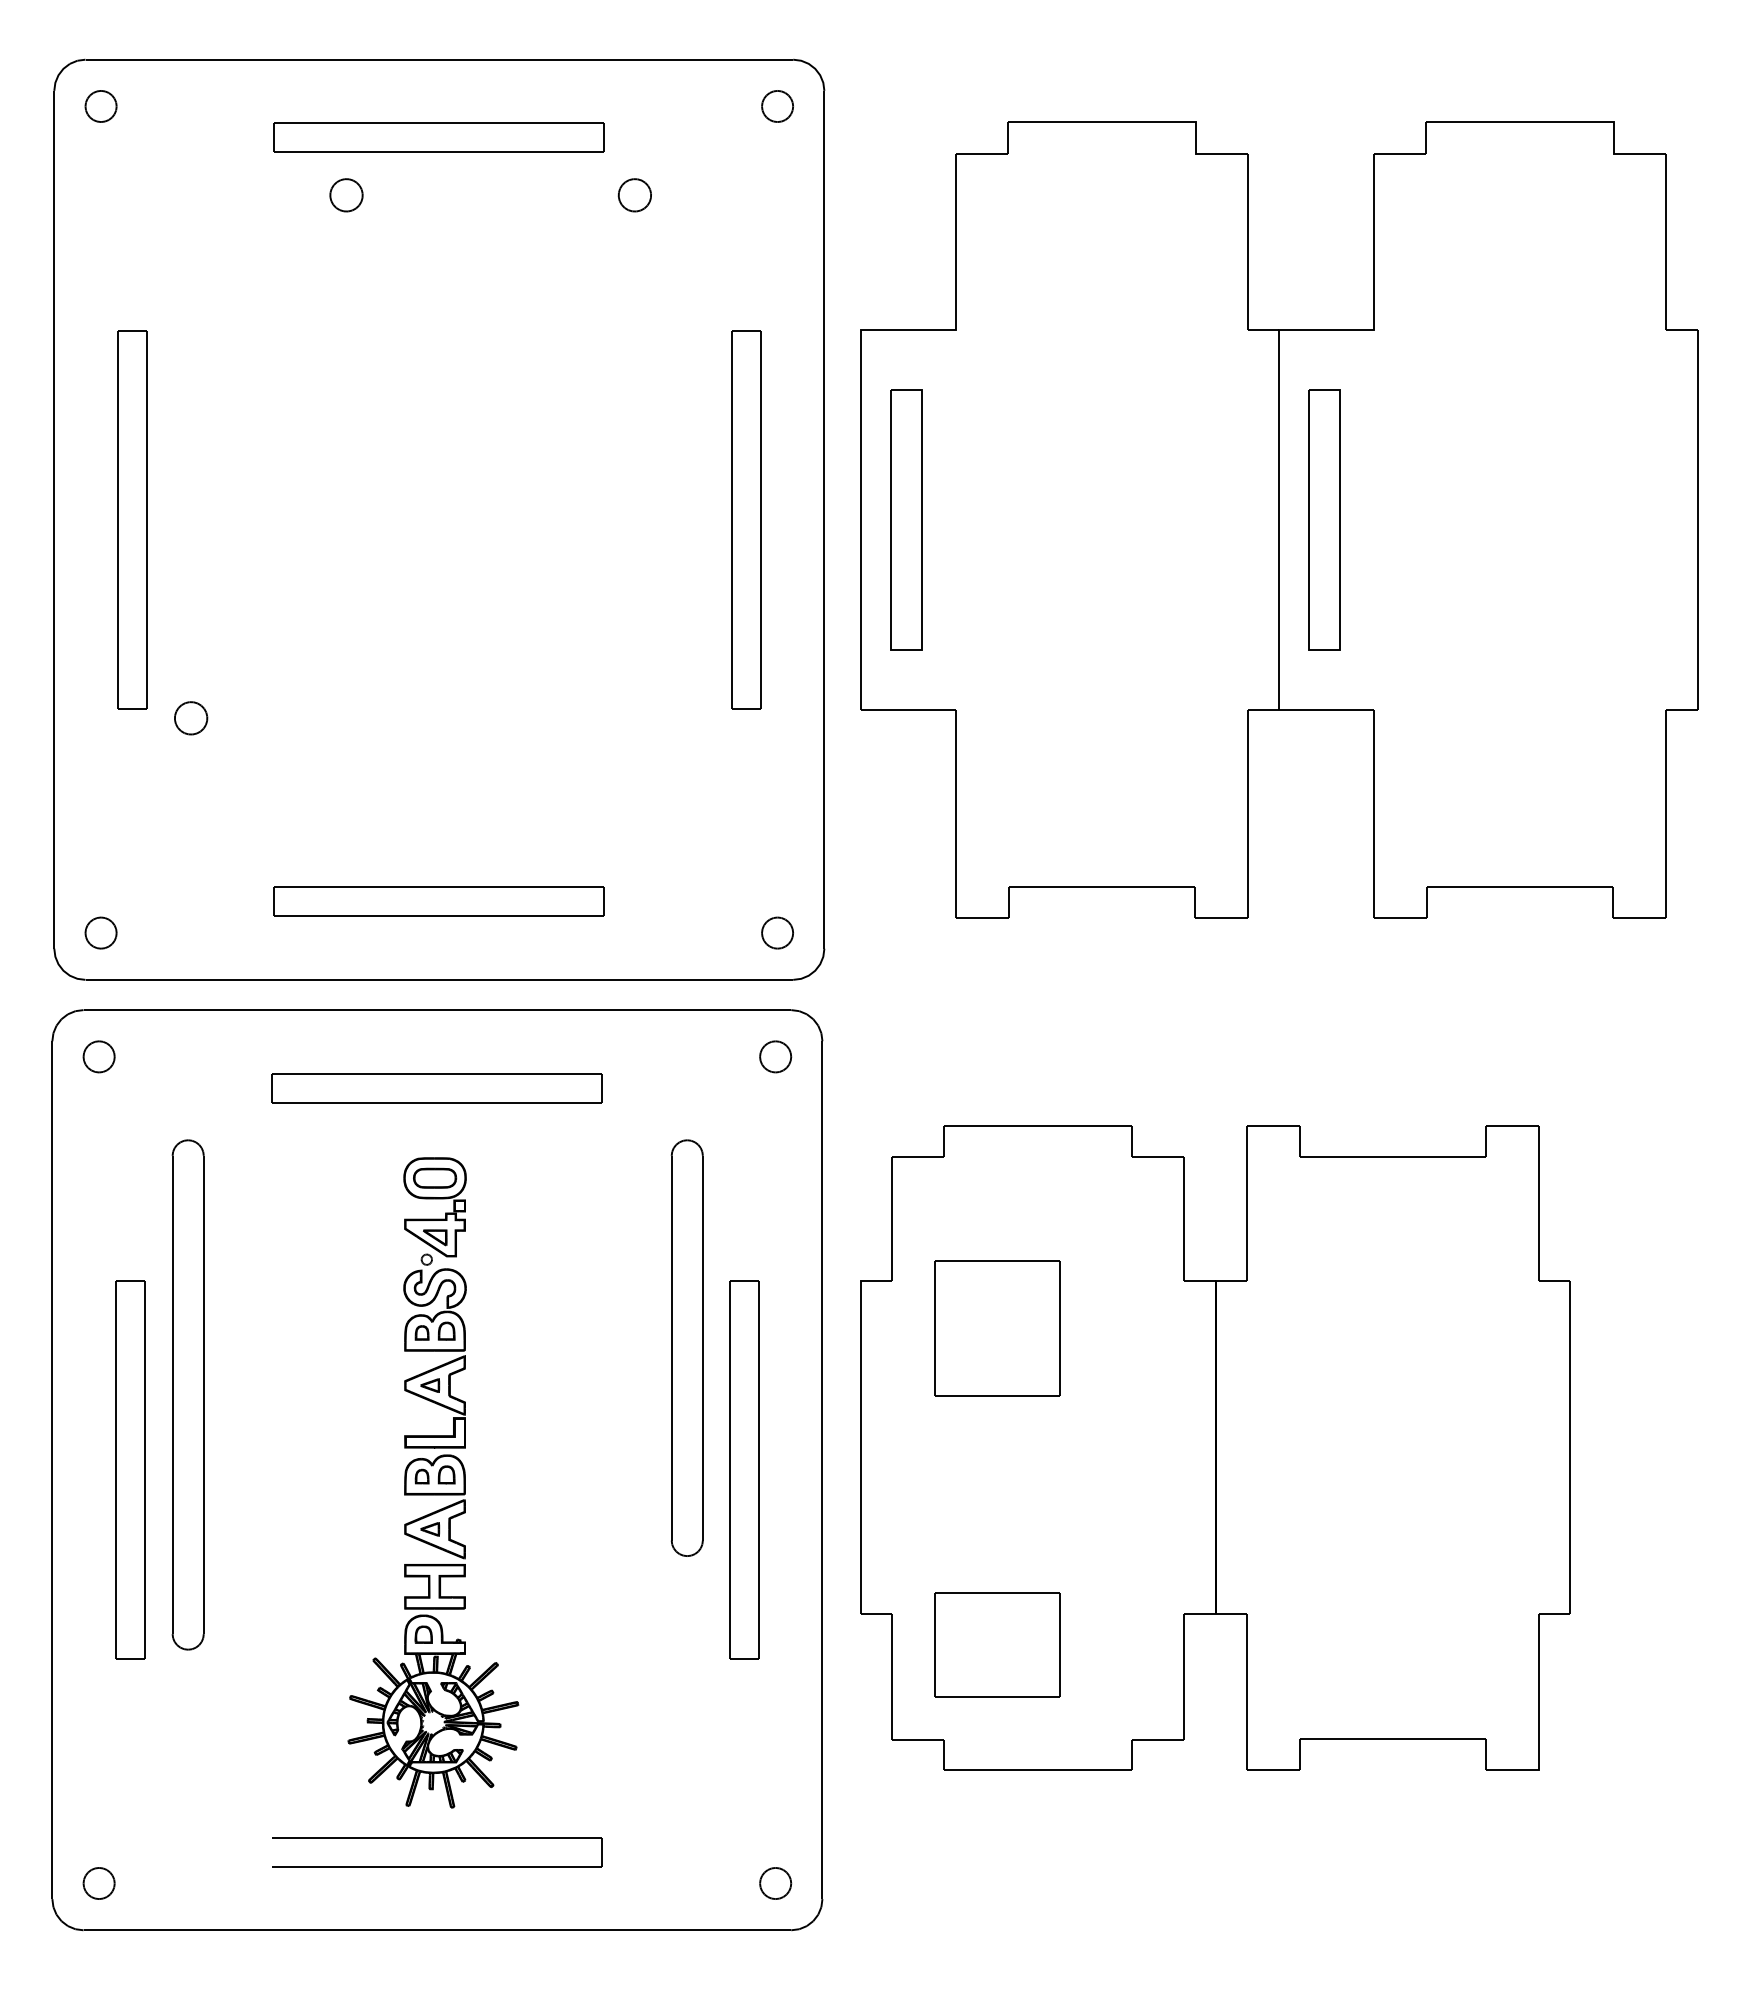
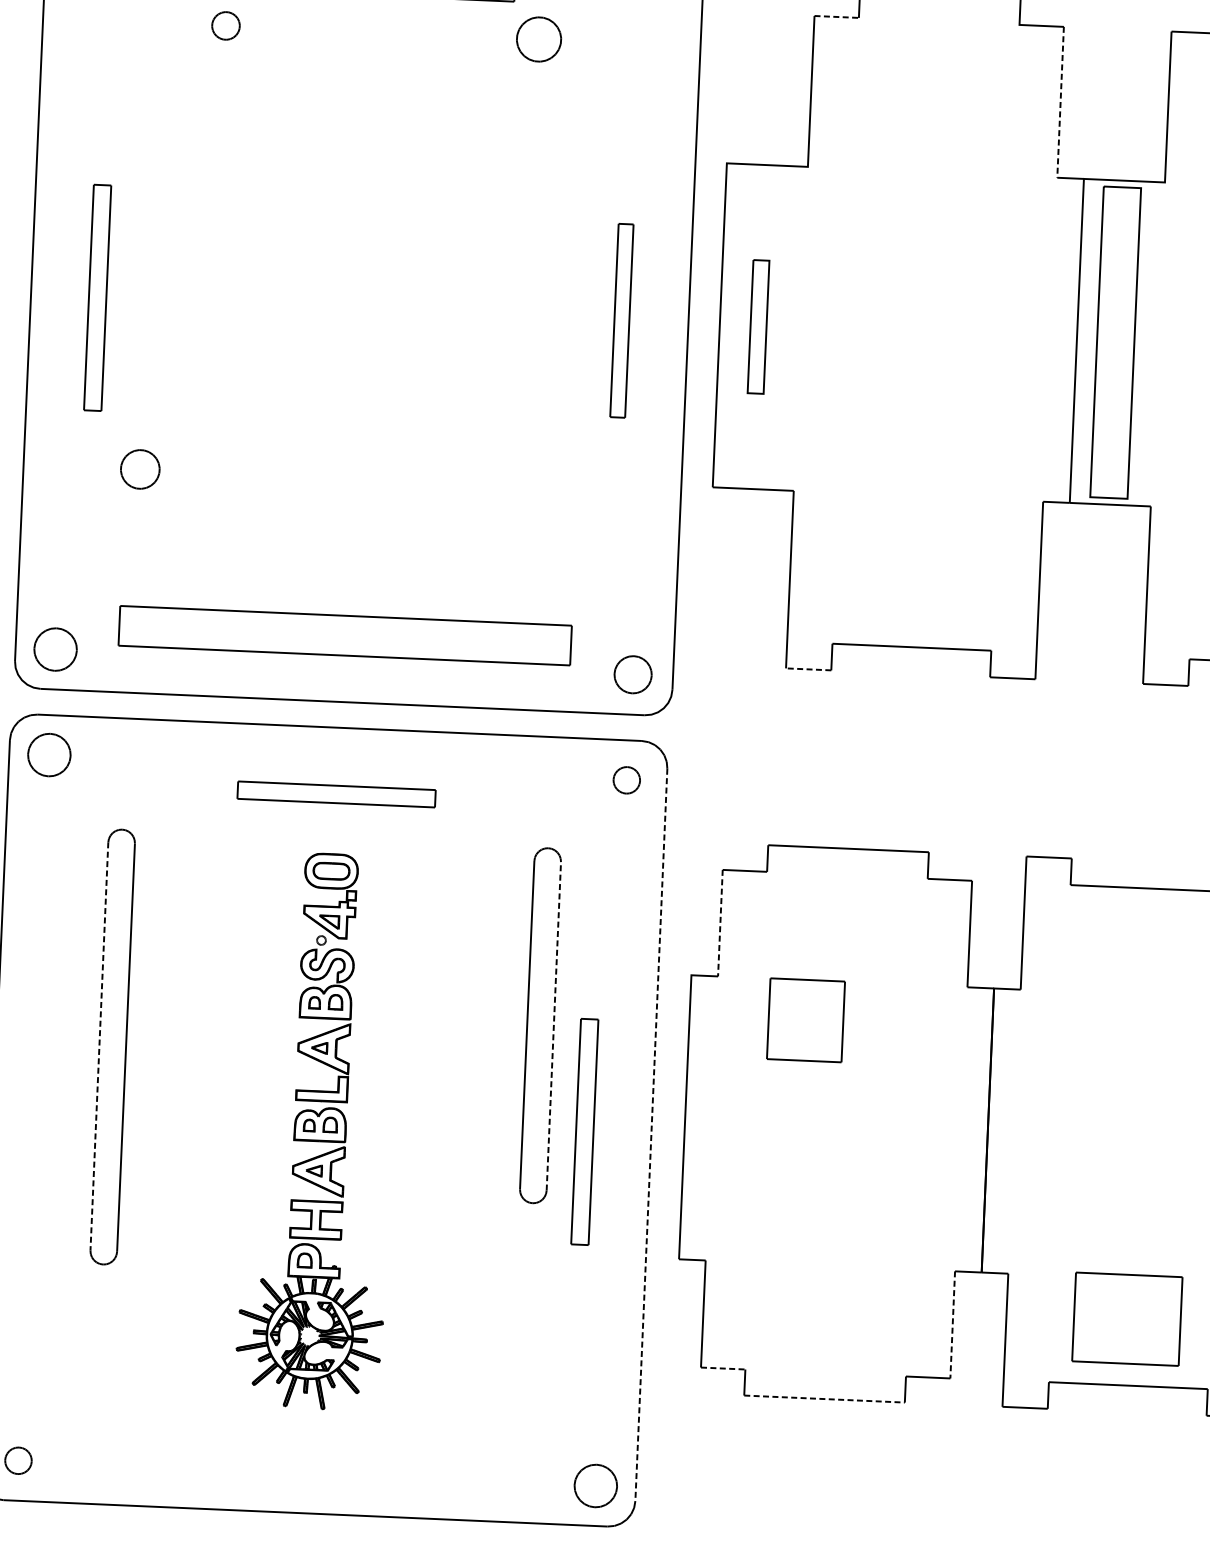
line: (982, 153) -> (837, 16), solid -> dashed
part: (346, 195) -> (225, 26), moved
part: (634, 195) -> (538, 39), size x1.6
line: (1248, 242) -> (1060, 102), solid -> dashed
part: (132, 519) -> (97, 297), size x0.7
part: (746, 519) -> (621, 320), size x0.6
part: (906, 519) -> (758, 326), size x0.6
part: (1324, 519) -> (1115, 342), size x1.4
part: (191, 718) -> (140, 469), size x1.4
part: (438, 901) -> (344, 635), size x1.6
line: (982, 917) -> (808, 669), solid -> dashed
part: (100, 932) -> (55, 648), size x1.6
part: (777, 932) -> (633, 674), size x1.4
part: (98, 1056) -> (48, 754), size x1.6
part: (436, 1088) -> (336, 794), size x0.7
line: (892, 1219) -> (720, 923), solid -> dashed
part: (997, 1328) -> (806, 1020), size x0.7
line: (702, 1347) -> (553, 1025), solid -> dashed
line: (172, 1395) -> (99, 1046), solid -> dashed
part: (130, 1469) -> (60, 1108), removed
part: (744, 1469) -> (584, 1131), size x0.7
line: (822, 1470) -> (651, 1135), solid -> dashed
part: (997, 1644) -> (1127, 1318), moved
line: (1184, 1676) -> (952, 1324), solid -> dashed
line: (918, 1739) -> (723, 1368), solid -> dashed
line: (1038, 1770) -> (824, 1399), solid -> dashed
part: (437, 1838) -> (309, 1434), removed
part: (775, 1883) -> (595, 1486), size x1.6

